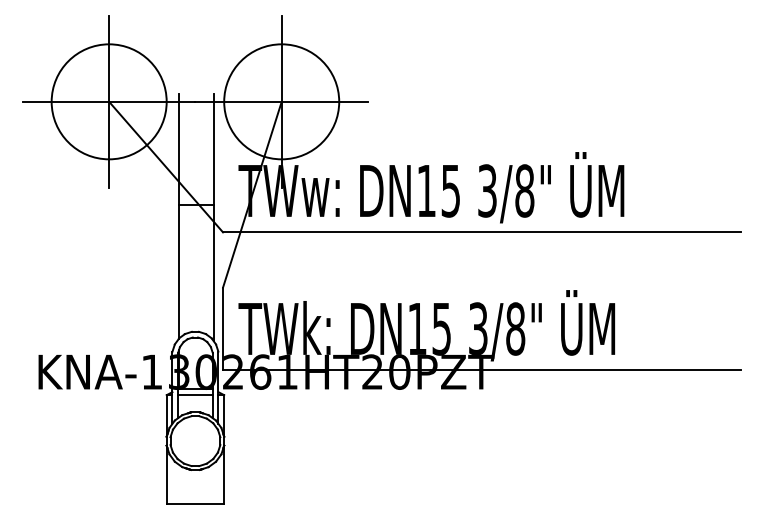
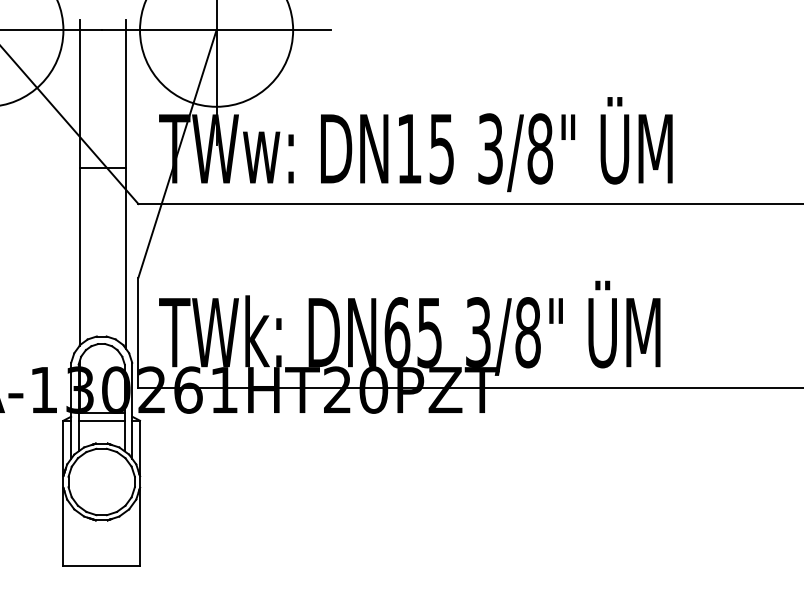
text: (417, 328) -> (397, 332), DN15 -> DN65

